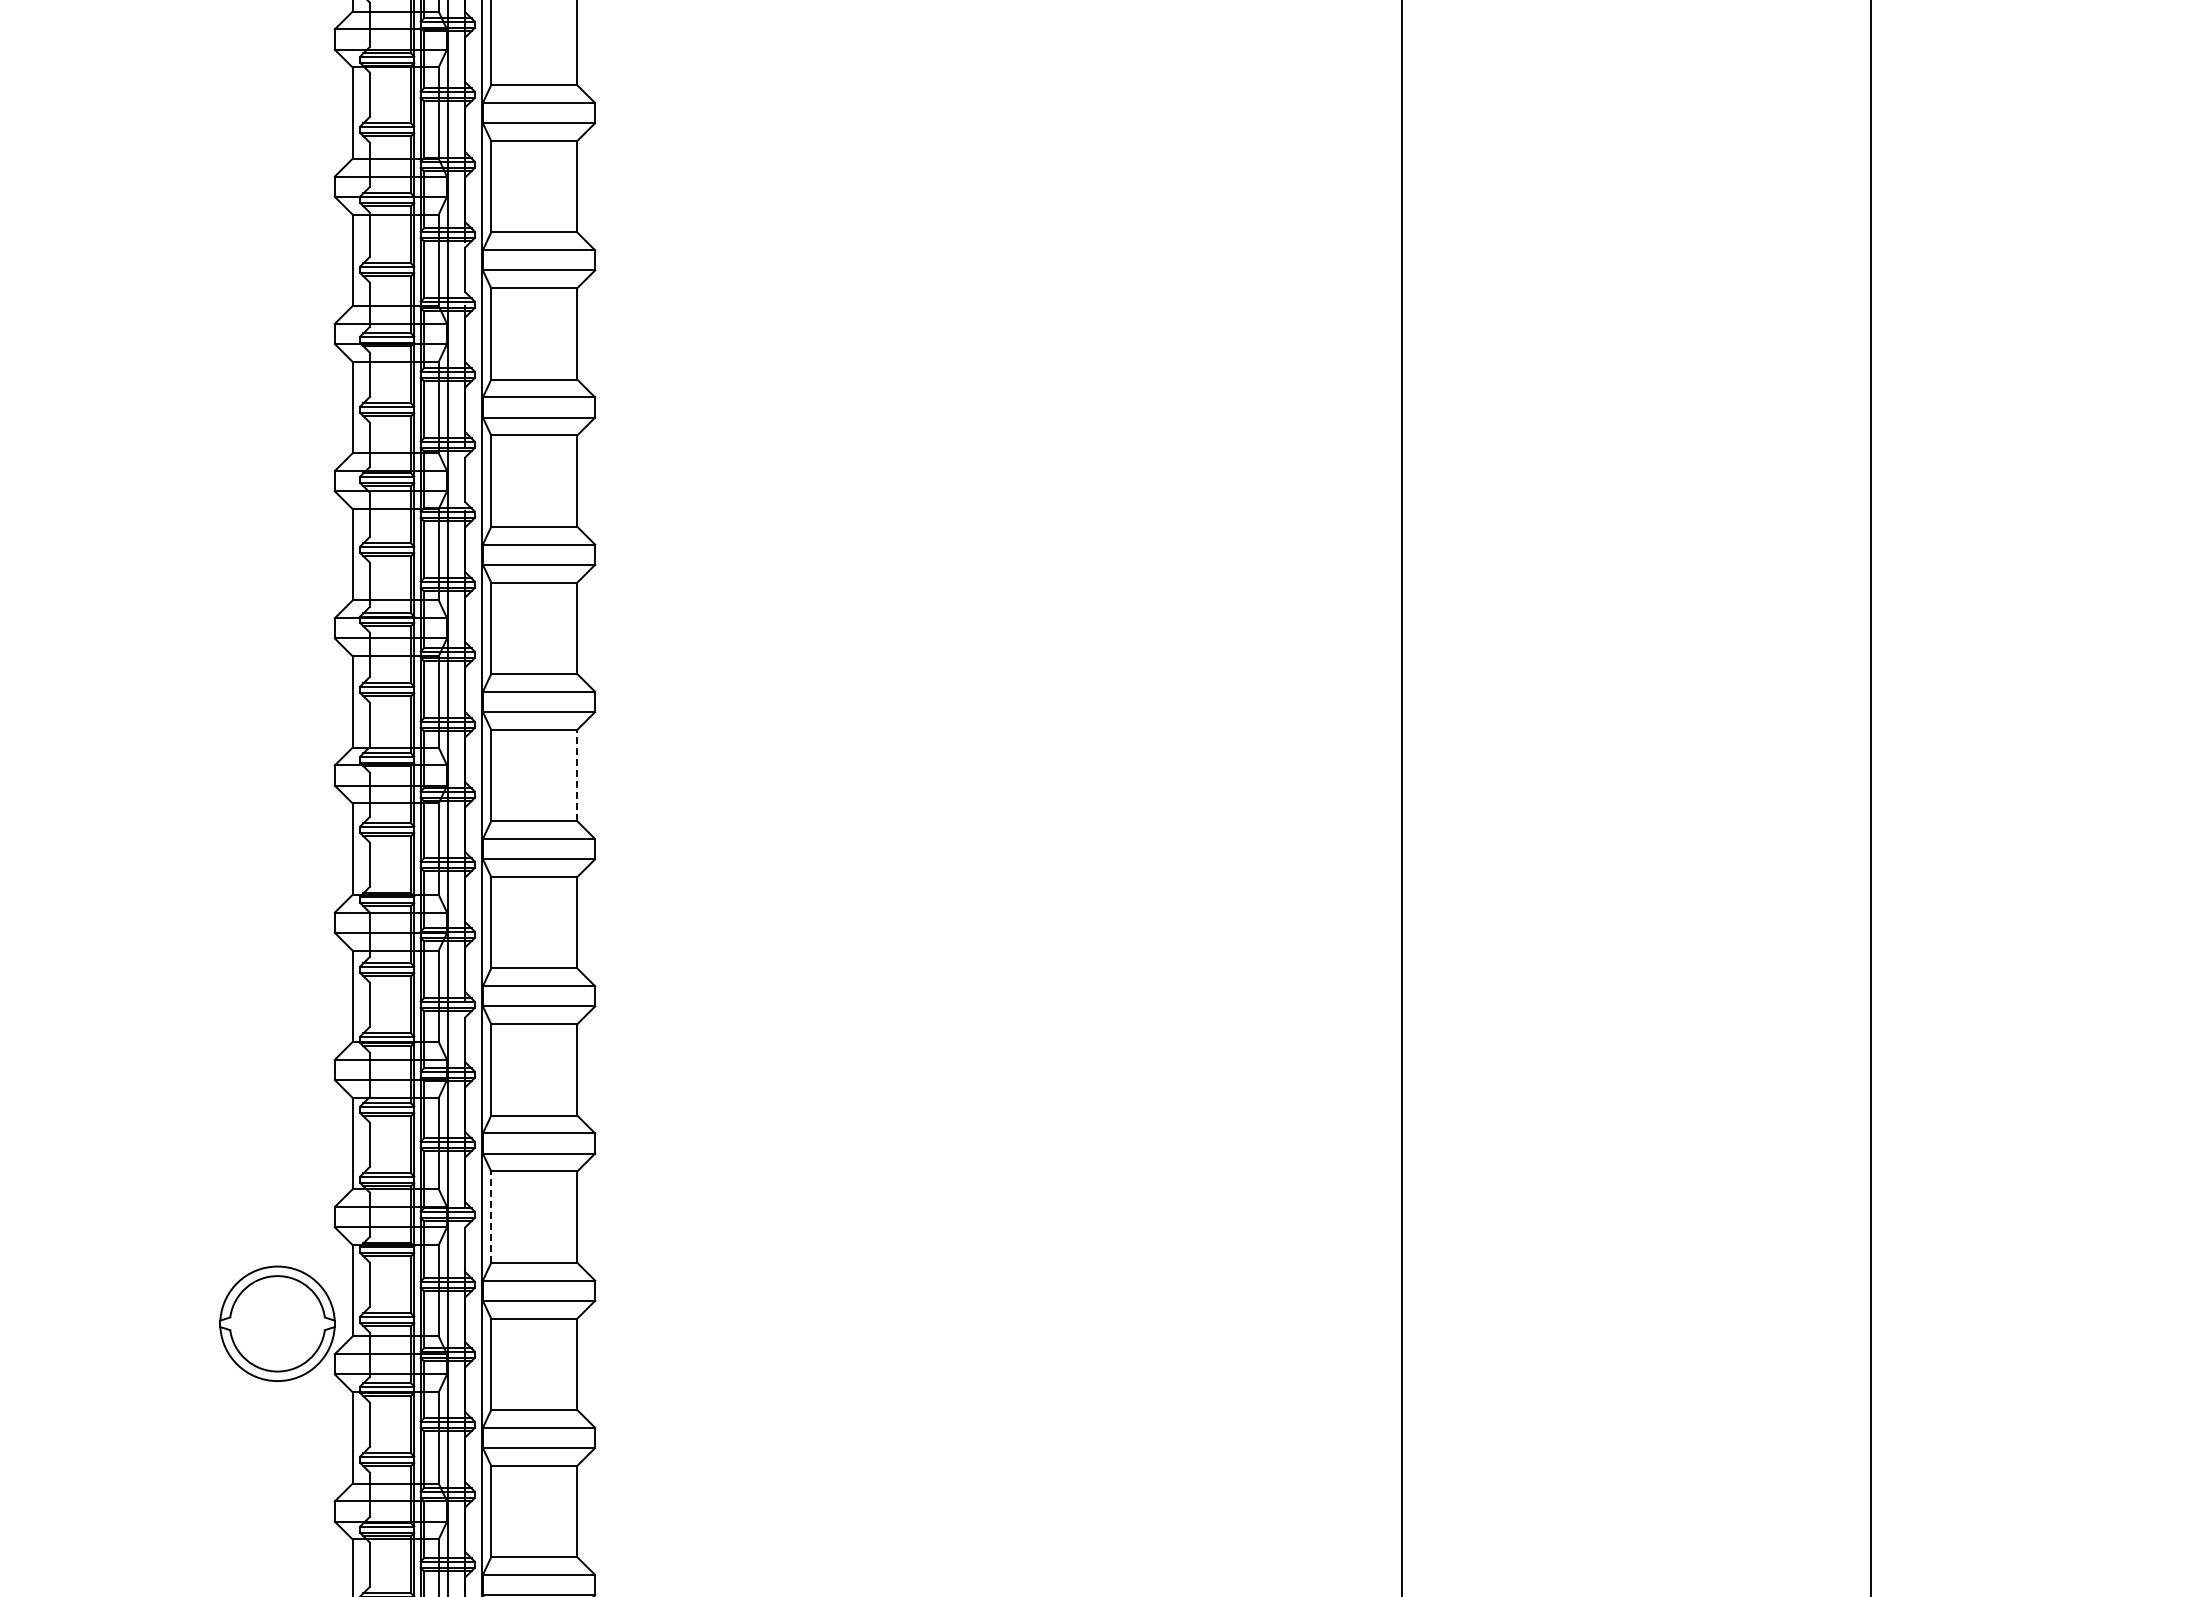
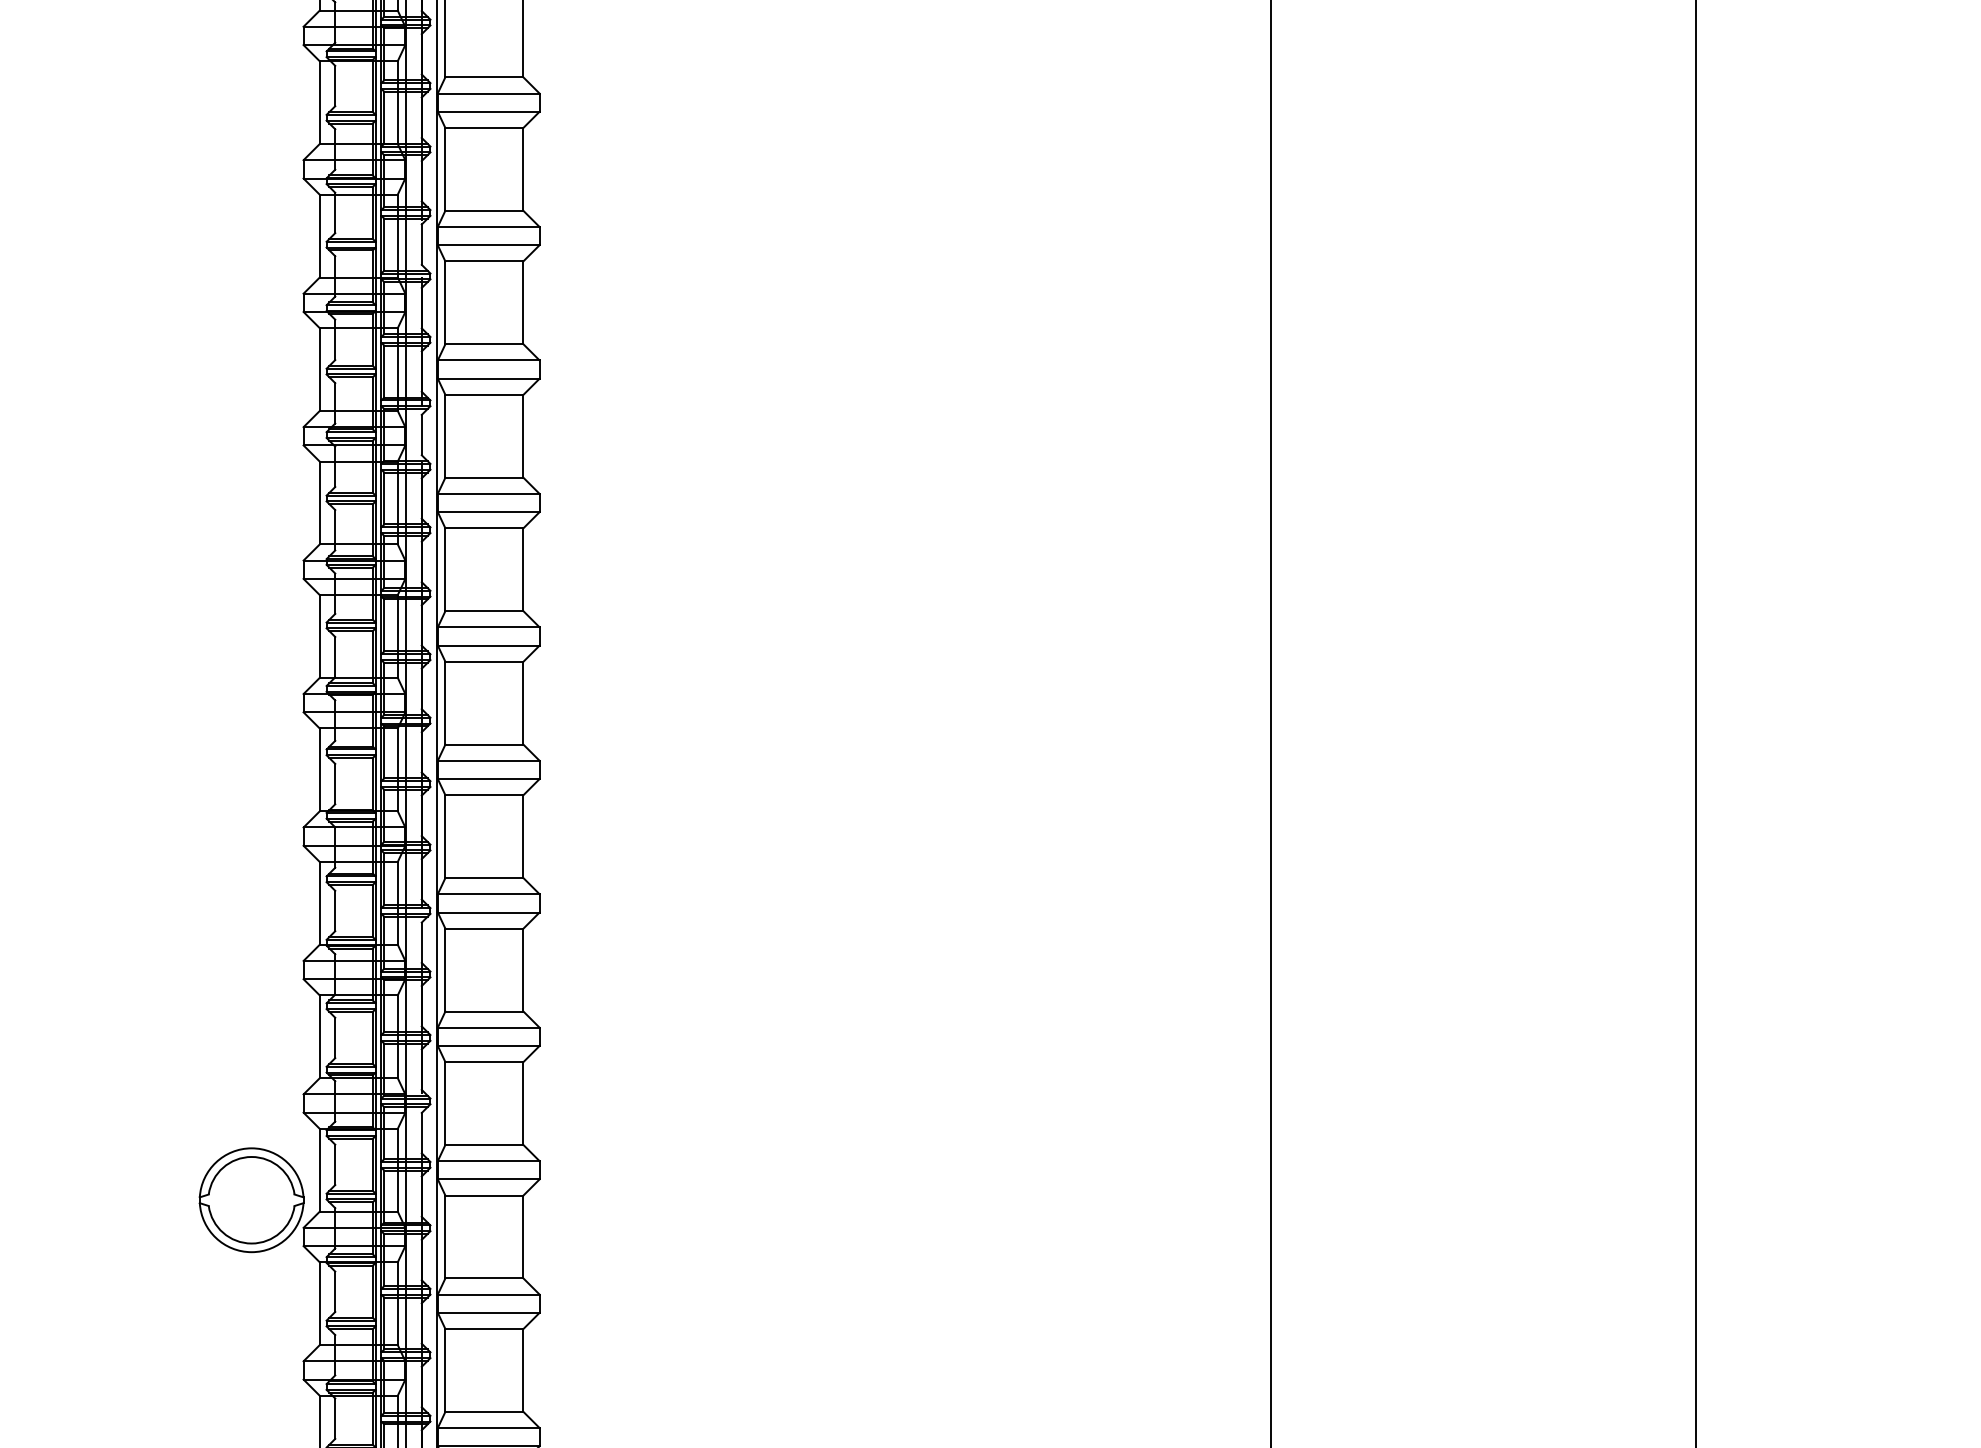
line: (577, 775) -> (523, 703), dashed -> solid
line: (491, 1217) -> (445, 1103), dashed -> solid

